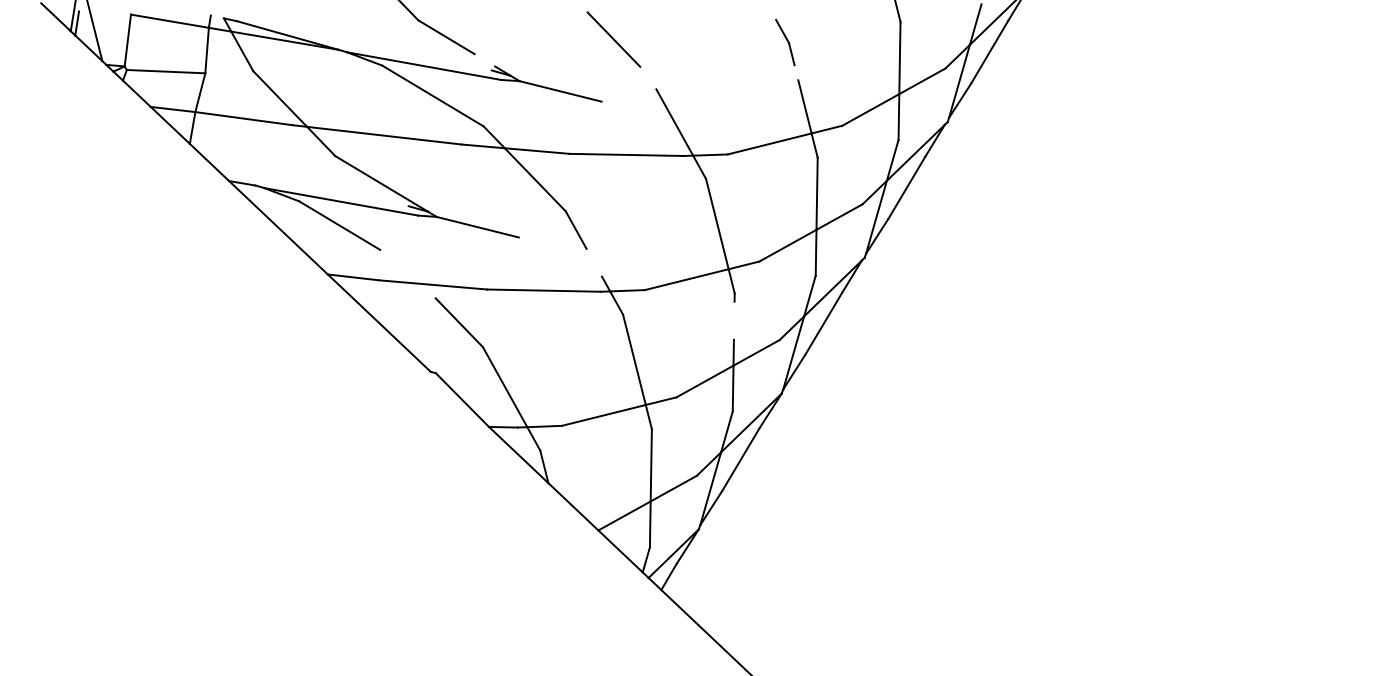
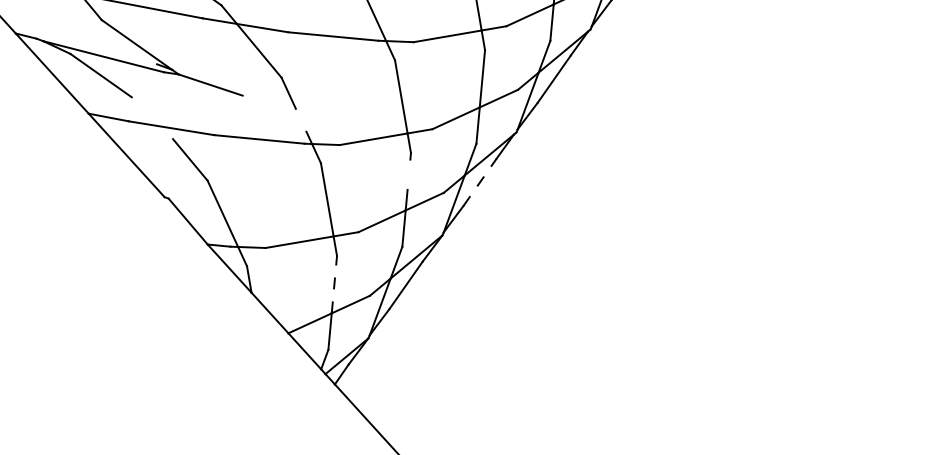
line: (824, 323) -> (480, 182), solid -> dashed
line: (651, 464) -> (334, 284), solid -> dashed

